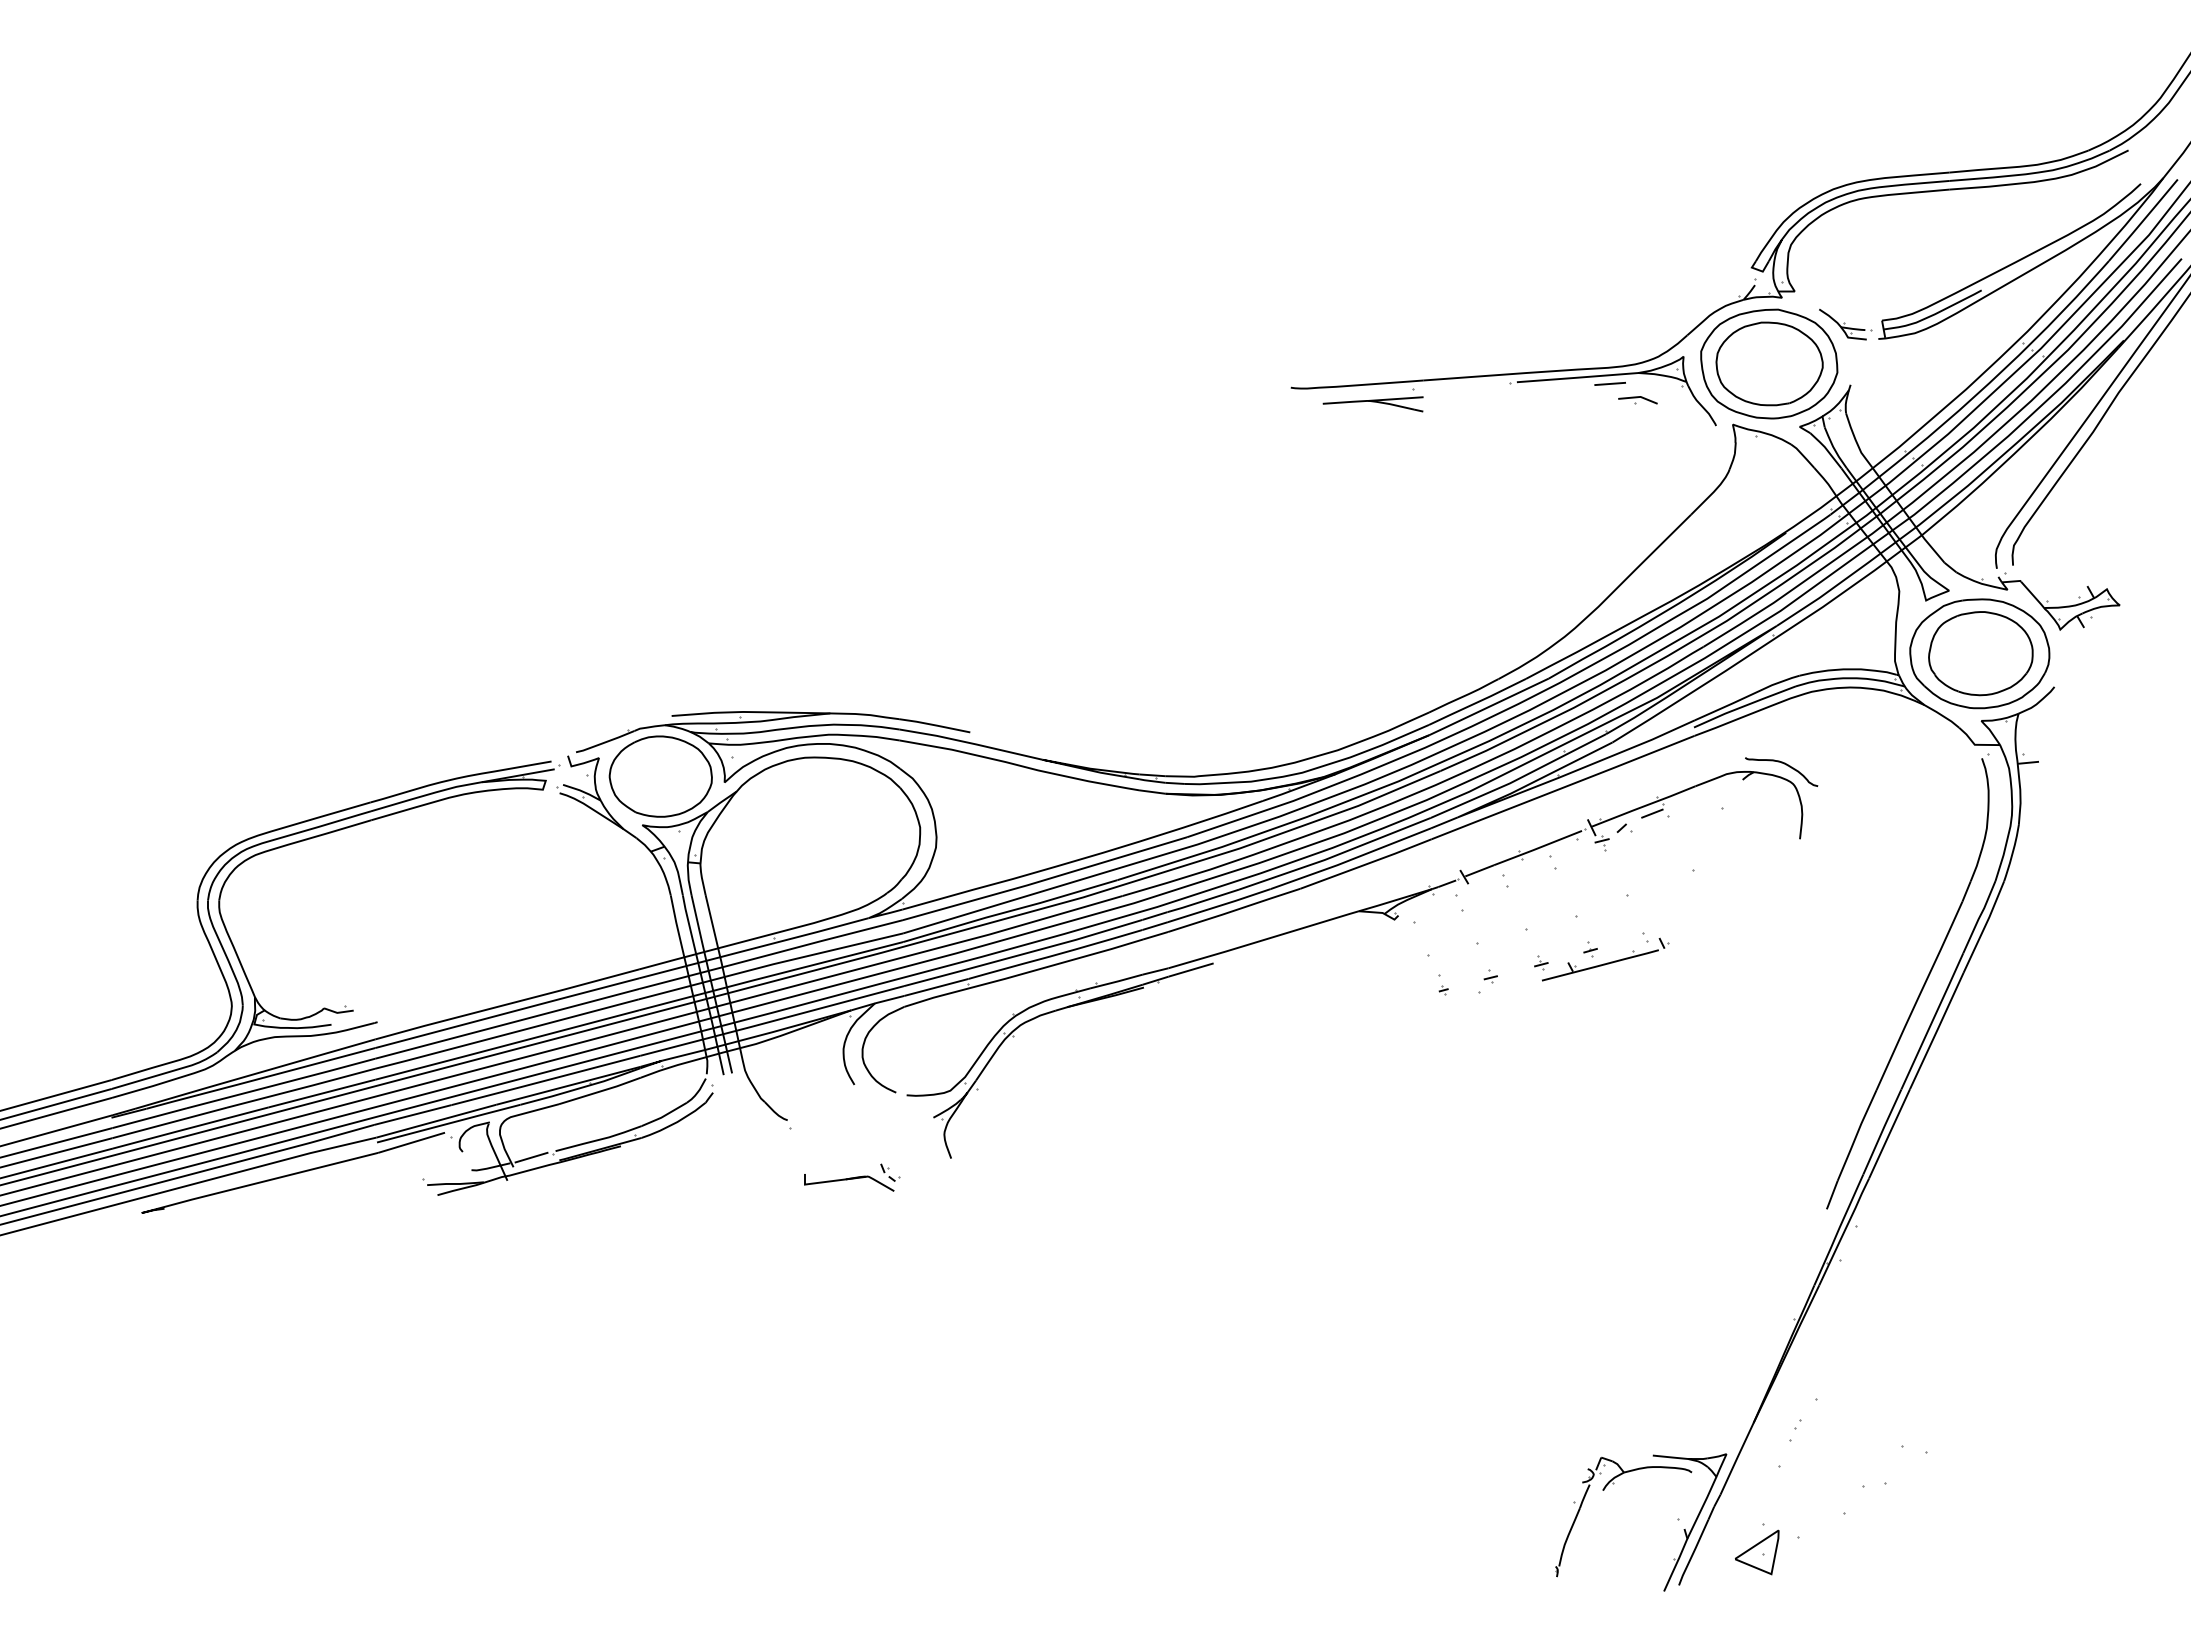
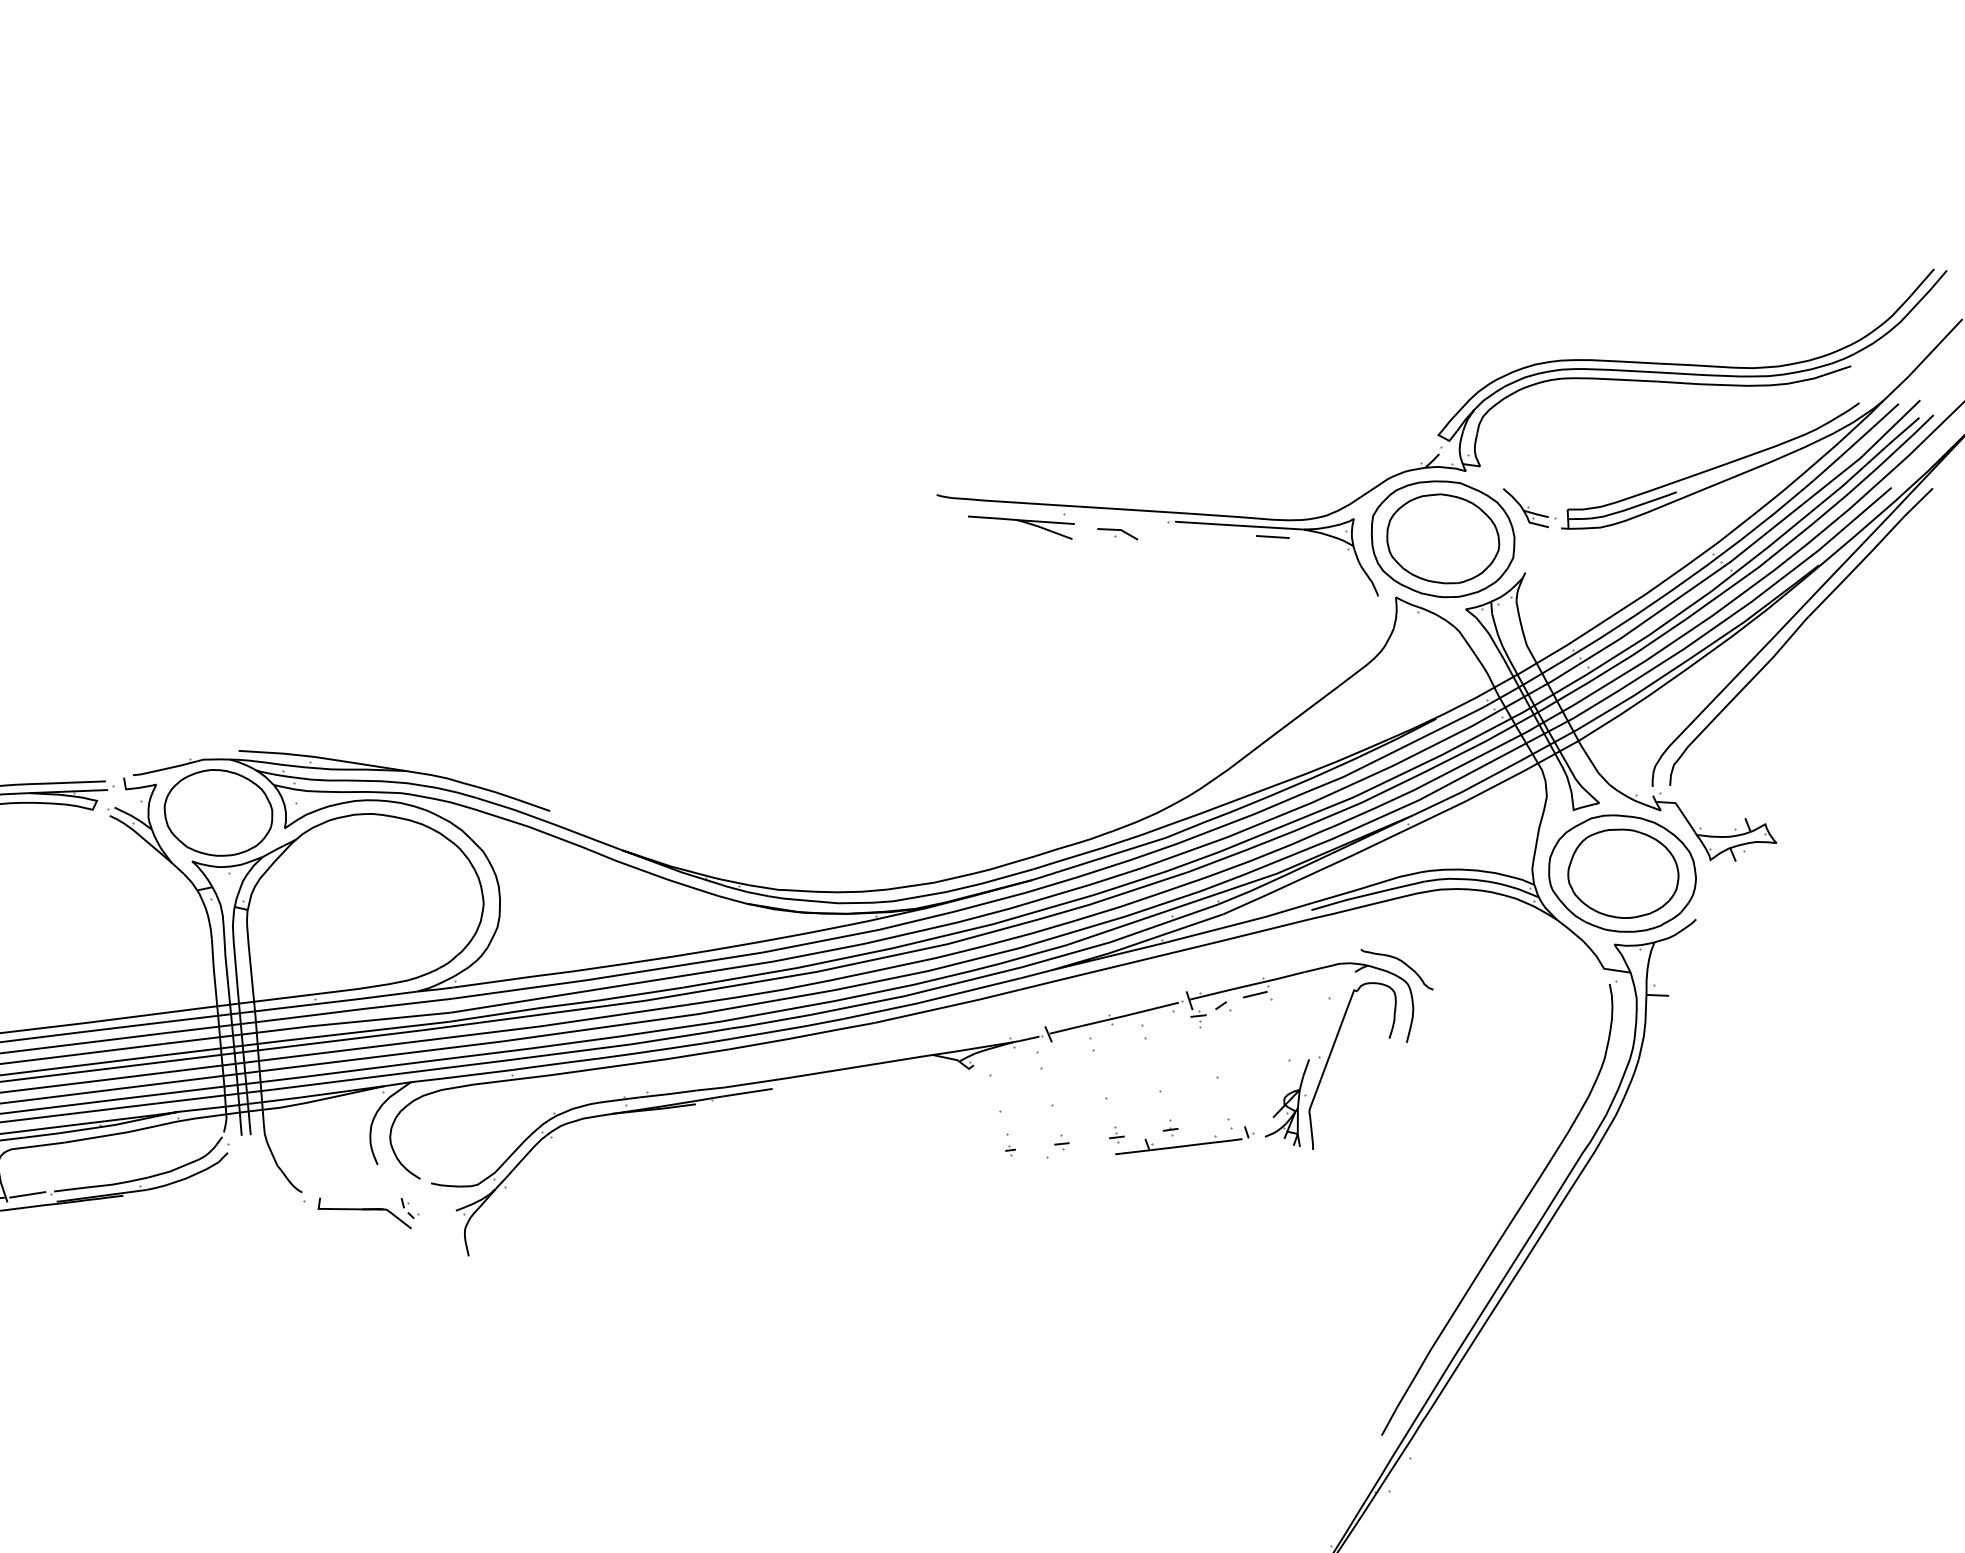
part: (1637, 400) -> (1117, 533), moved
part: (1732, 868) -> (1331, 1063), added
part: (852, 1177) -> (369, 1208), moved

